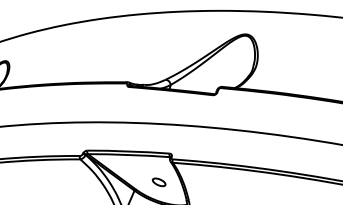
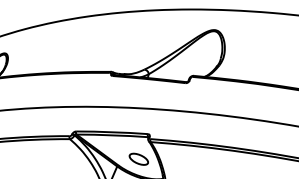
part: (158, 181) -> (138, 158), size x1.67

